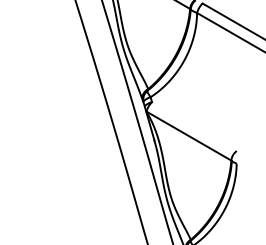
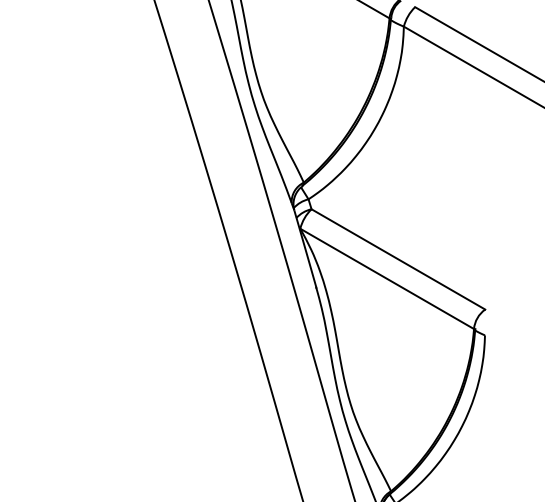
line: (194, 126) -> (398, 259), added

